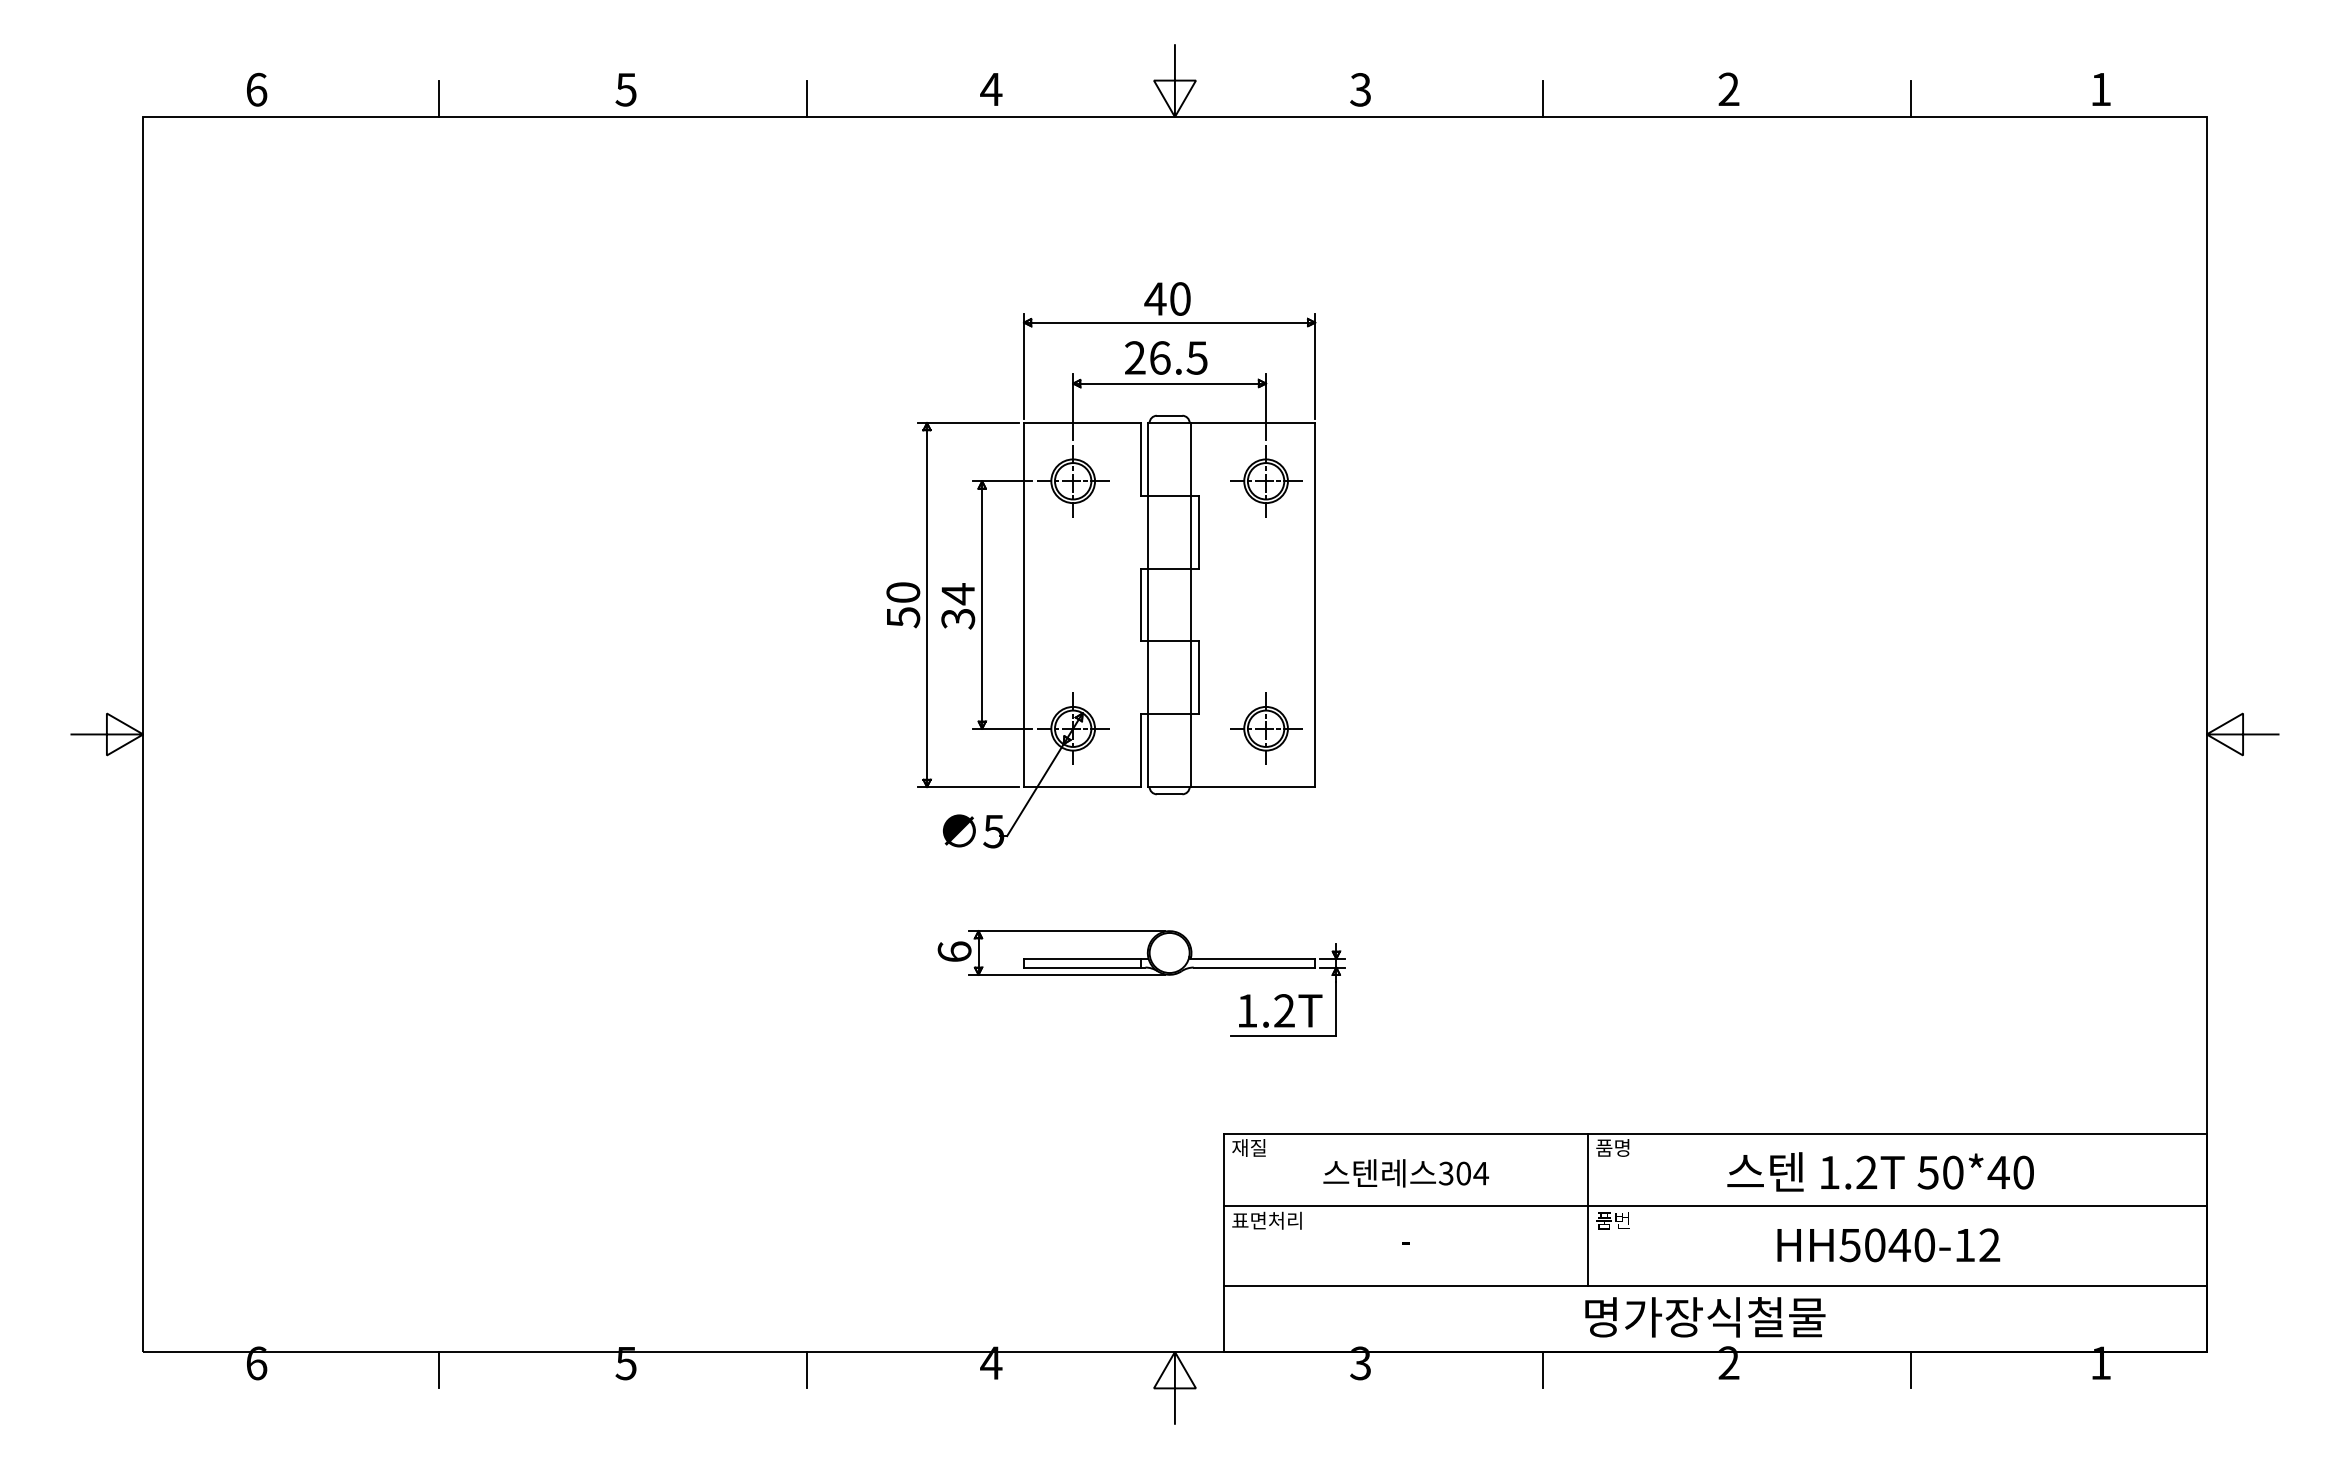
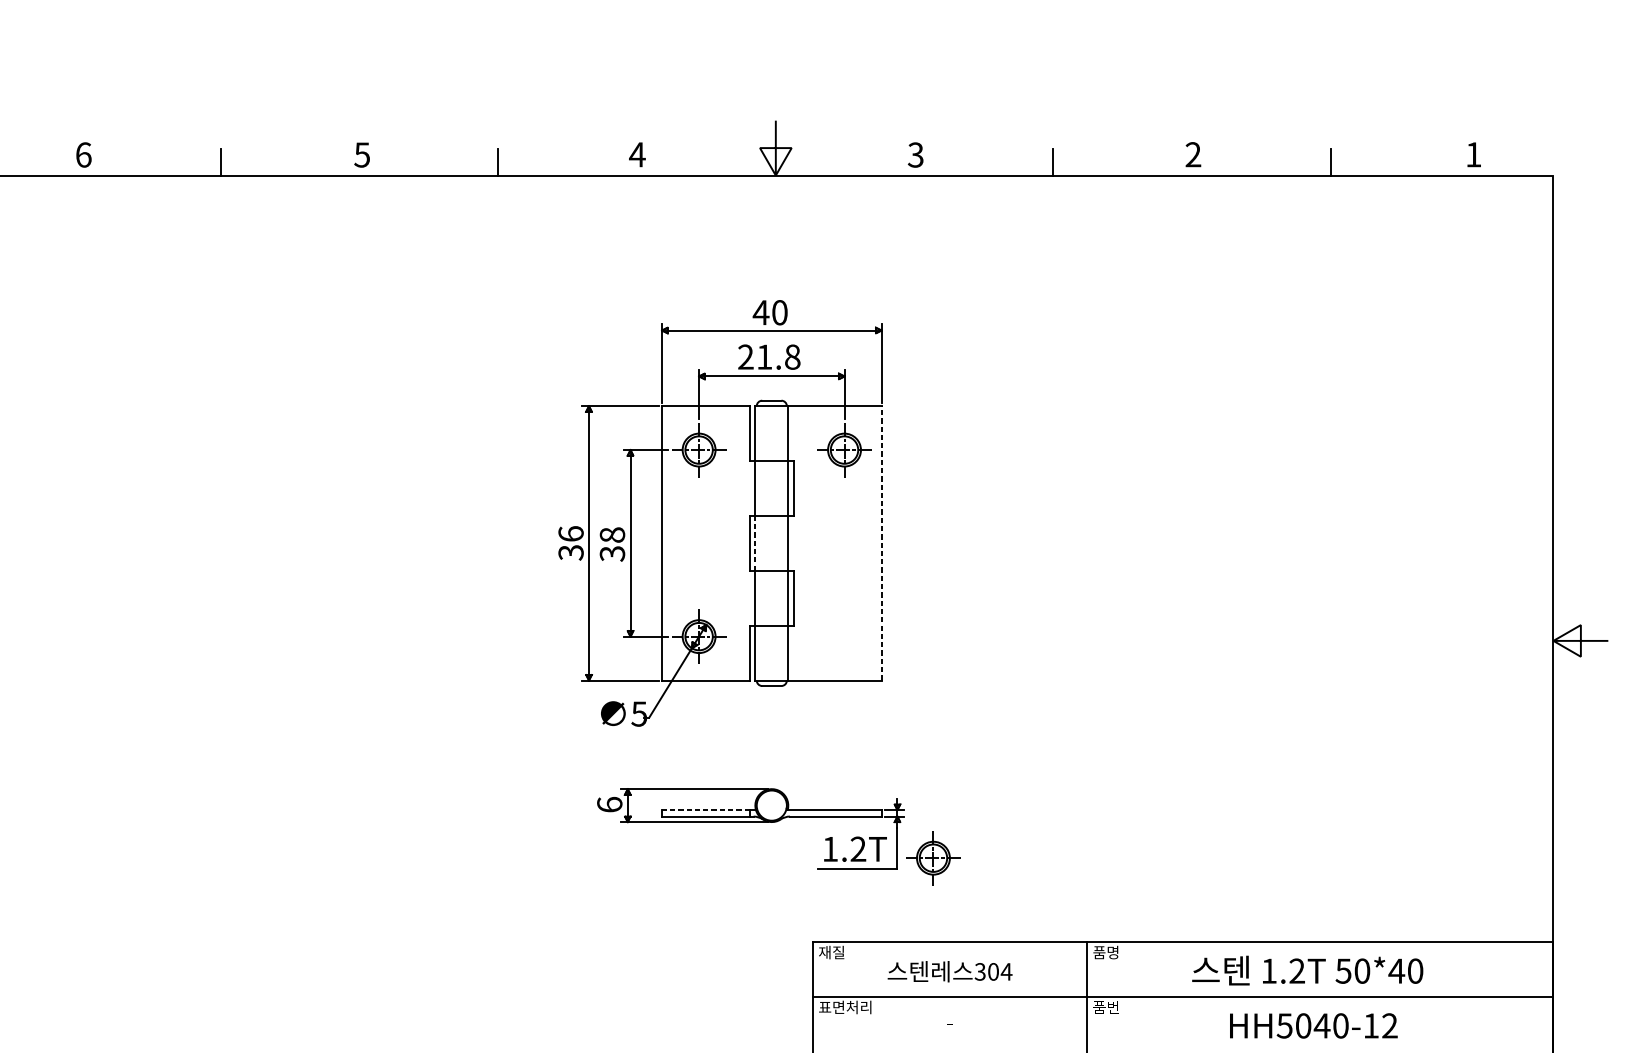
text: (1178, 357) -> (778, 356), 26.5 -> 21.8
text: (958, 594) -> (612, 535), 34 -> 38
line: (1147, 604) -> (755, 542), solid -> dashed
text: (903, 605) -> (571, 543), 50 -> 36
line: (1315, 605) -> (881, 543), solid -> dashed
part: (1266, 728) -> (933, 858), moved
line: (1081, 958) -> (705, 809), solid -> dashed

